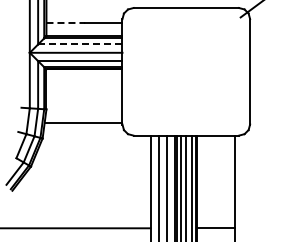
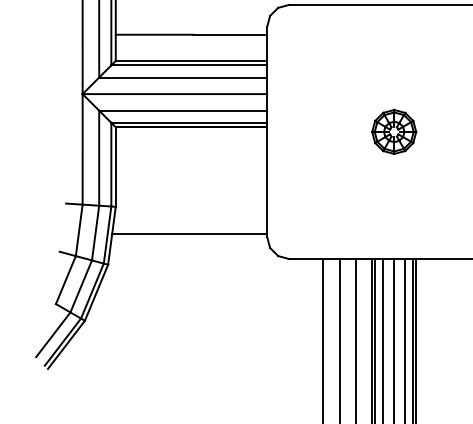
line: (66, 22) -> (155, 33), dashed -> solid
line: (80, 44) -> (183, 77), dashed -> solid
part: (186, 71) -> (394, 131), added

